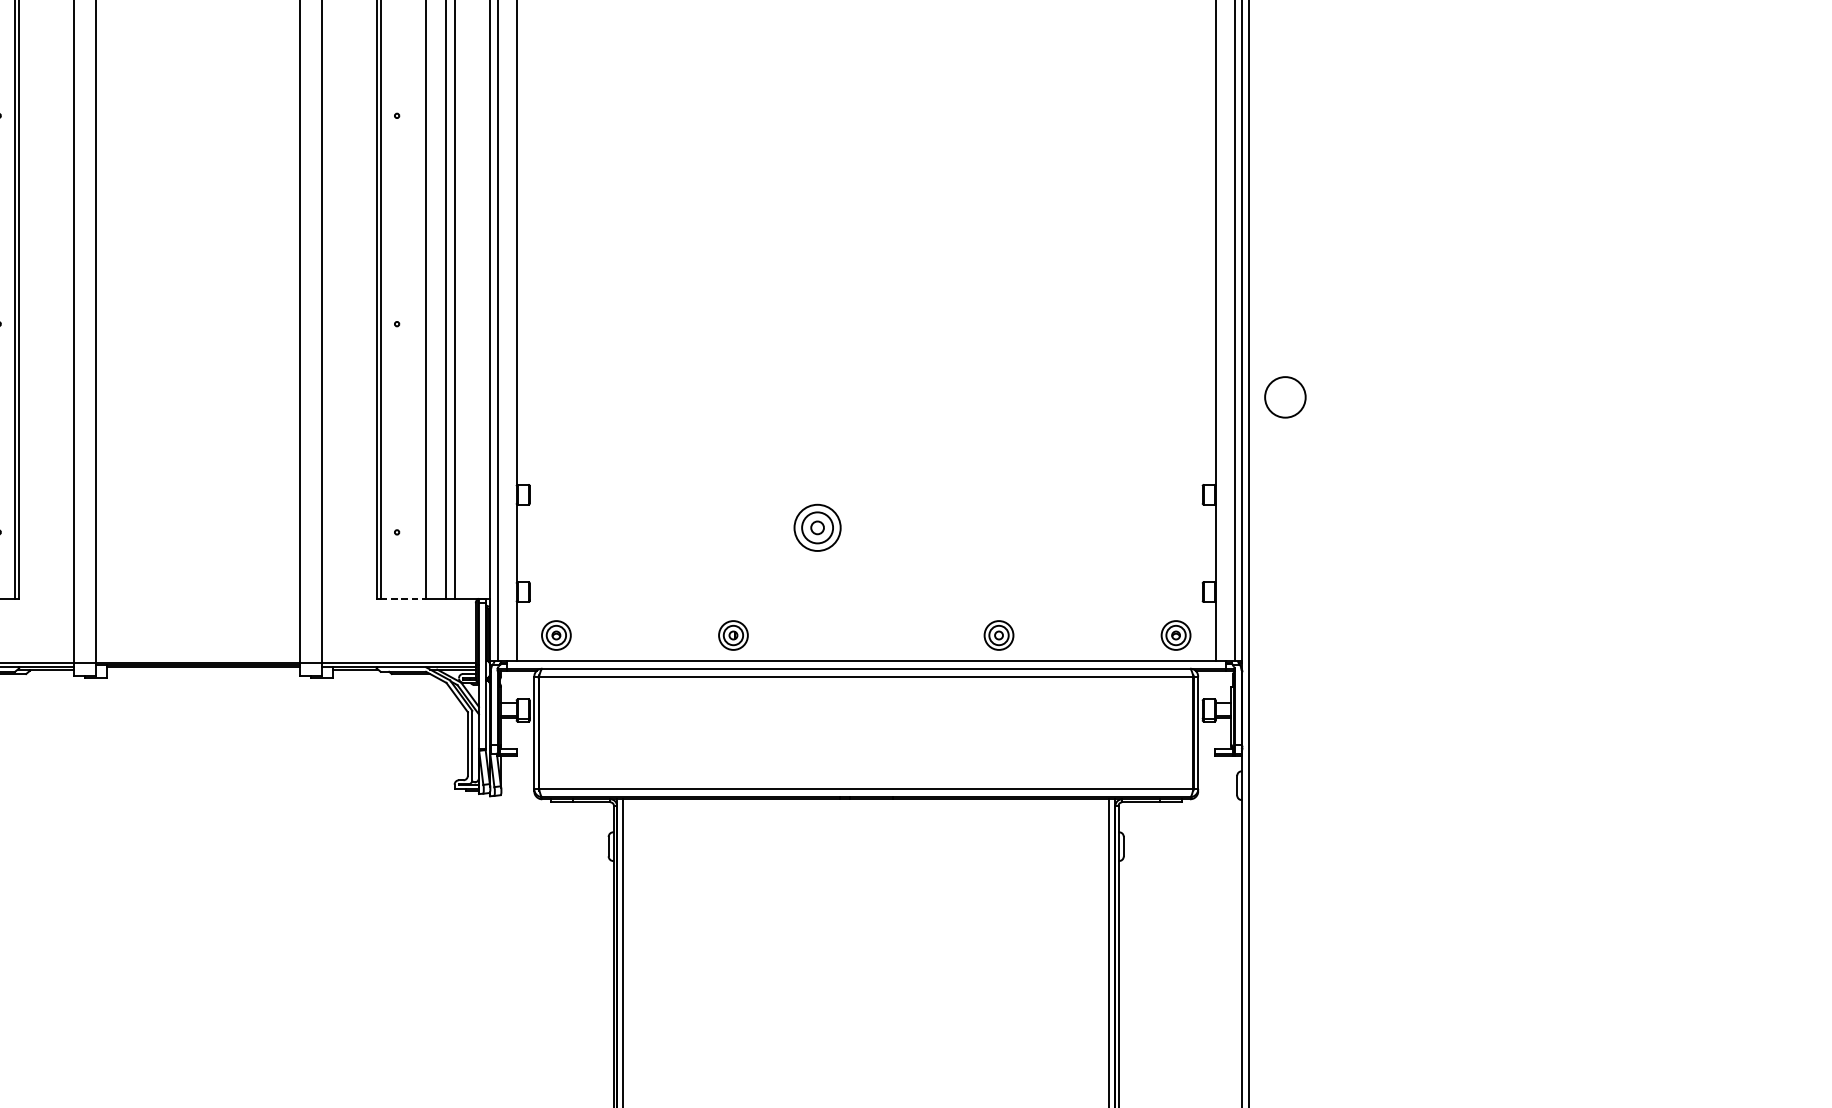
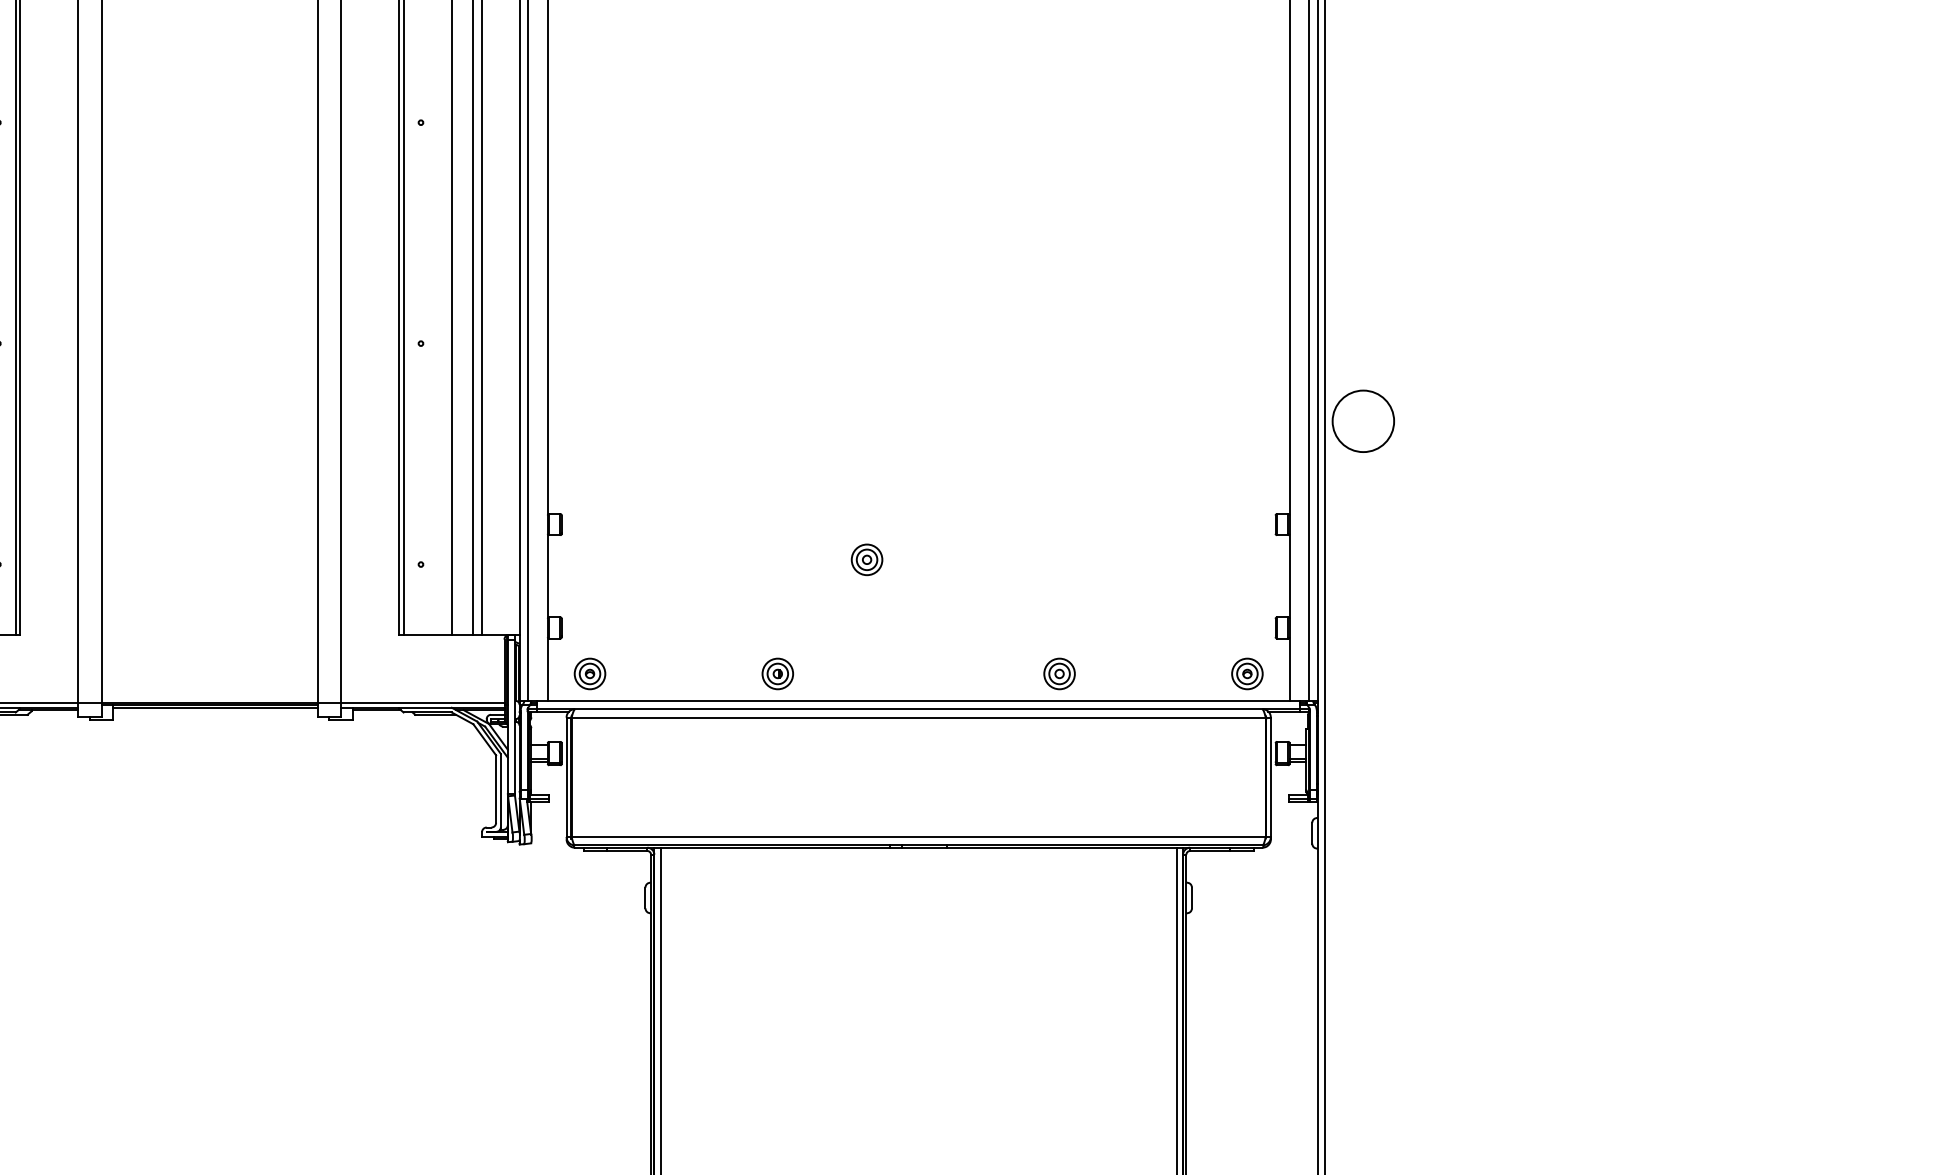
circle: (1285, 397) -> (1363, 421), size x1.43
part: (817, 527) -> (866, 559), size x0.62
line: (404, 599) -> (428, 635), dashed -> solid

